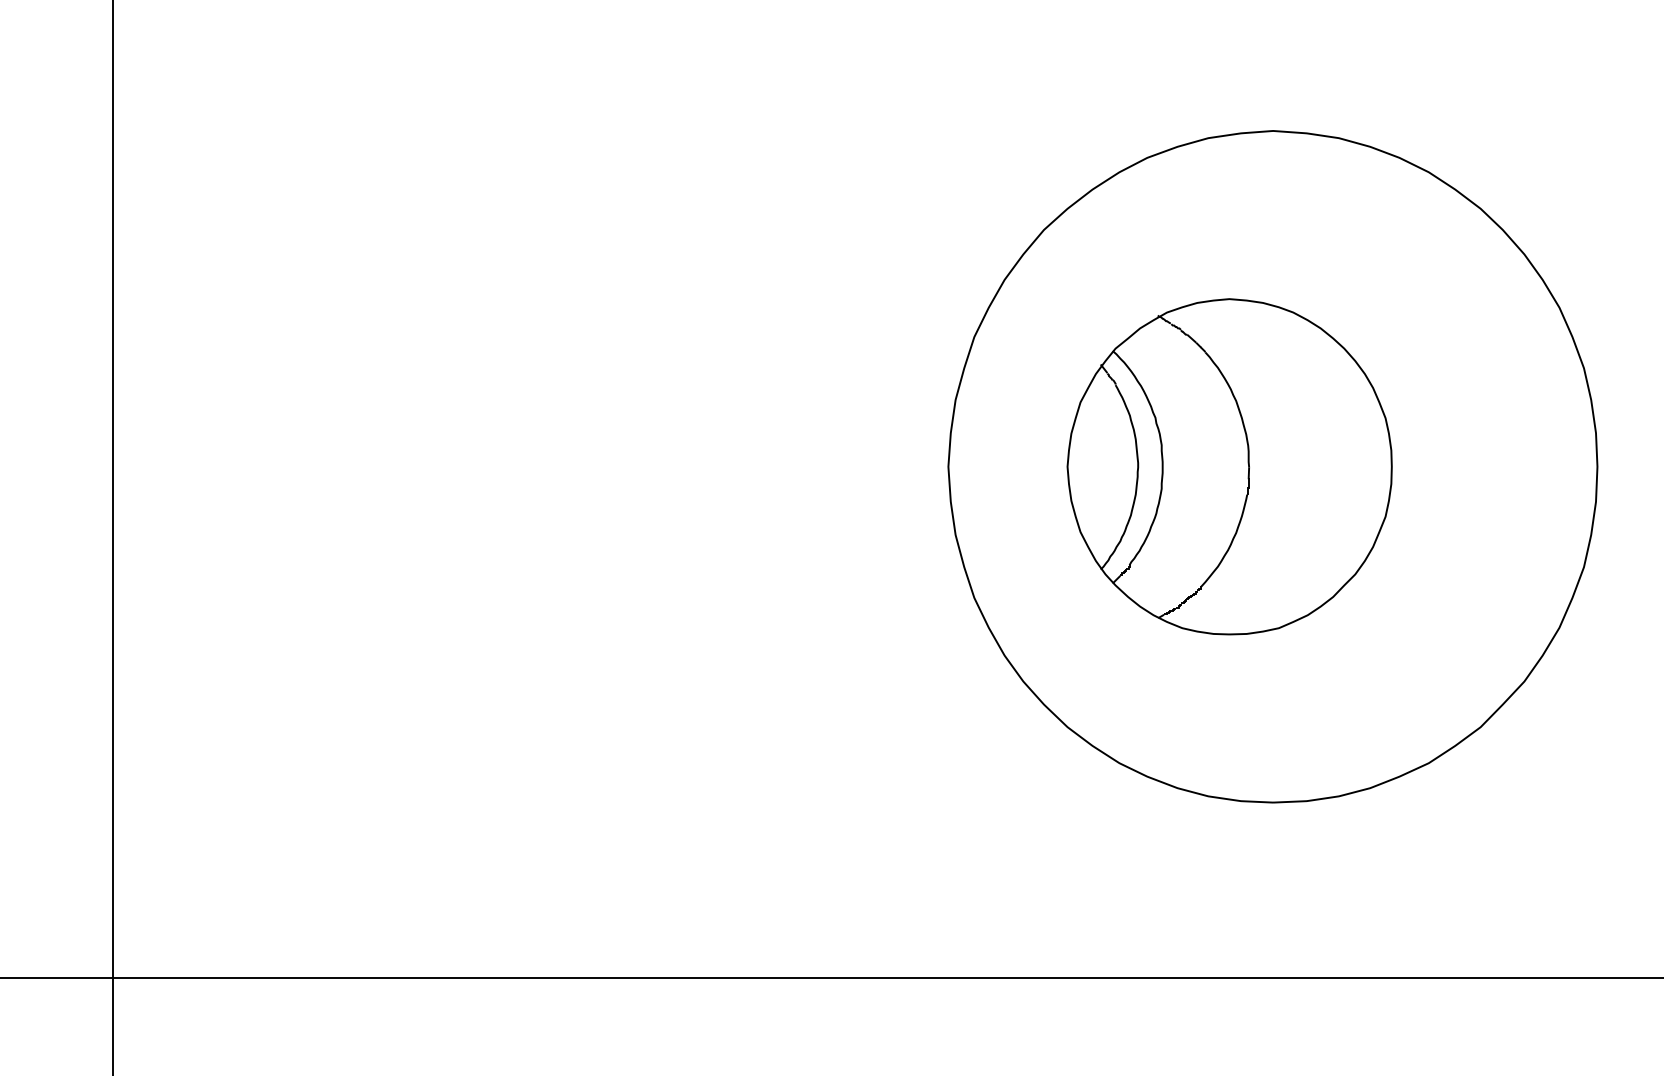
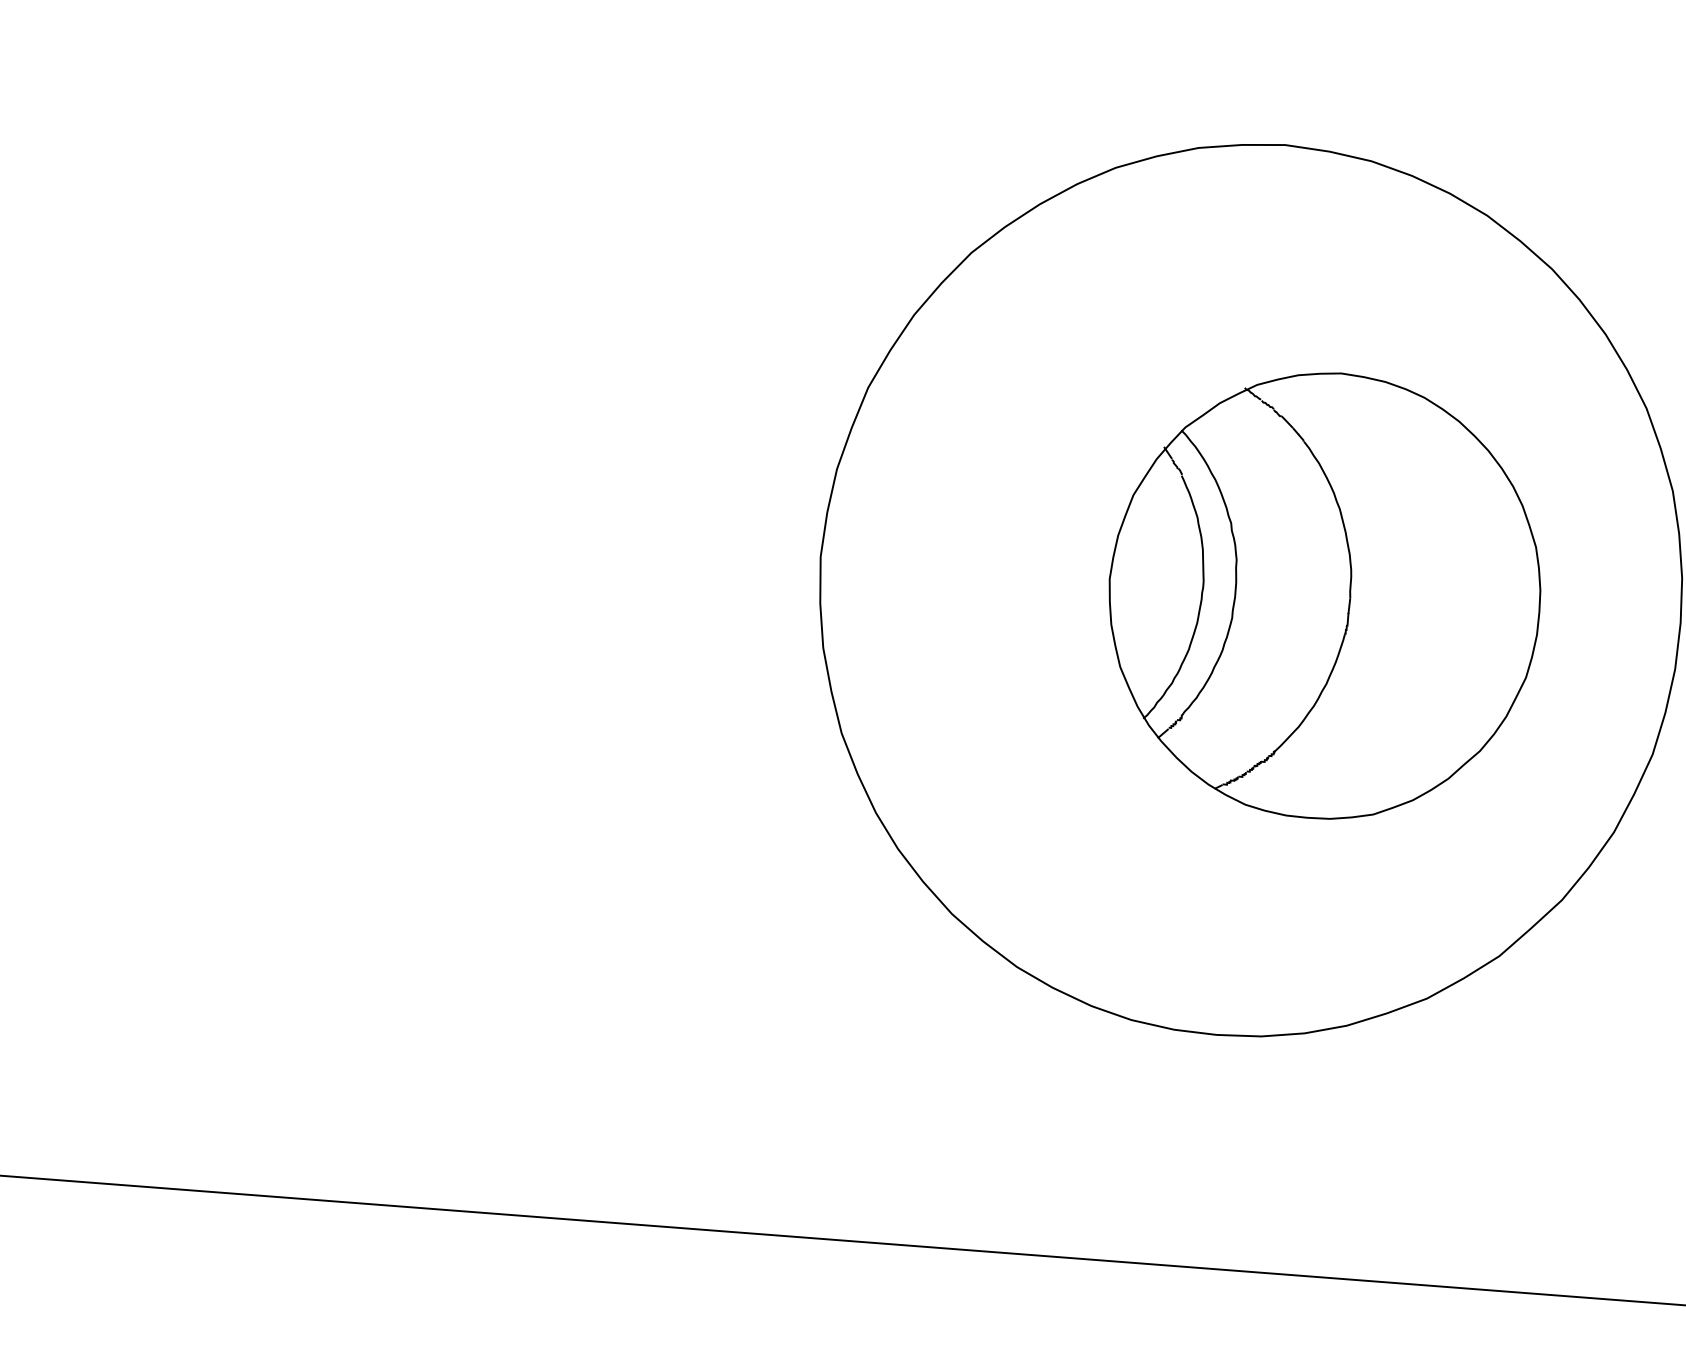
part: (1229, 466) -> (1324, 595), moved

